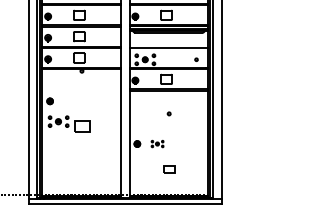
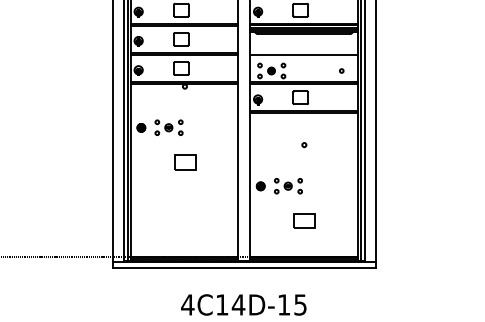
part: (58, 121) -> (168, 127), moved
part: (157, 144) -> (288, 186), size x1.67
part: (169, 169) -> (304, 220), size x1.43

